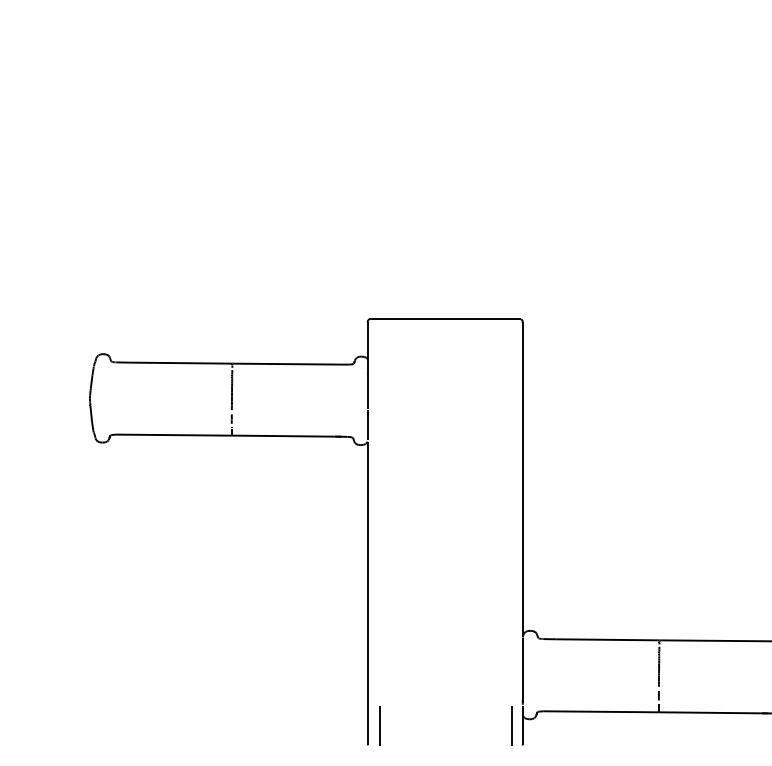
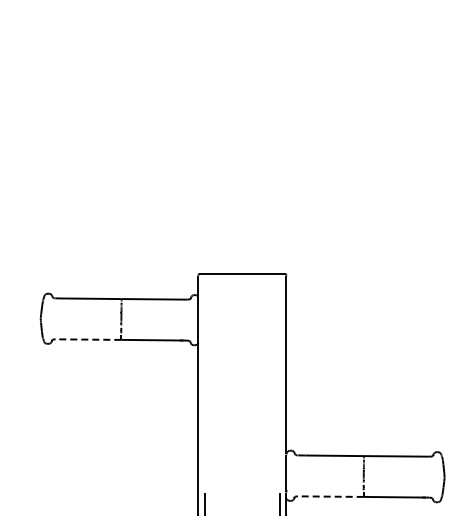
line: (174, 434) -> (88, 339), solid -> dashed
line: (600, 711) -> (330, 496), solid -> dashed

